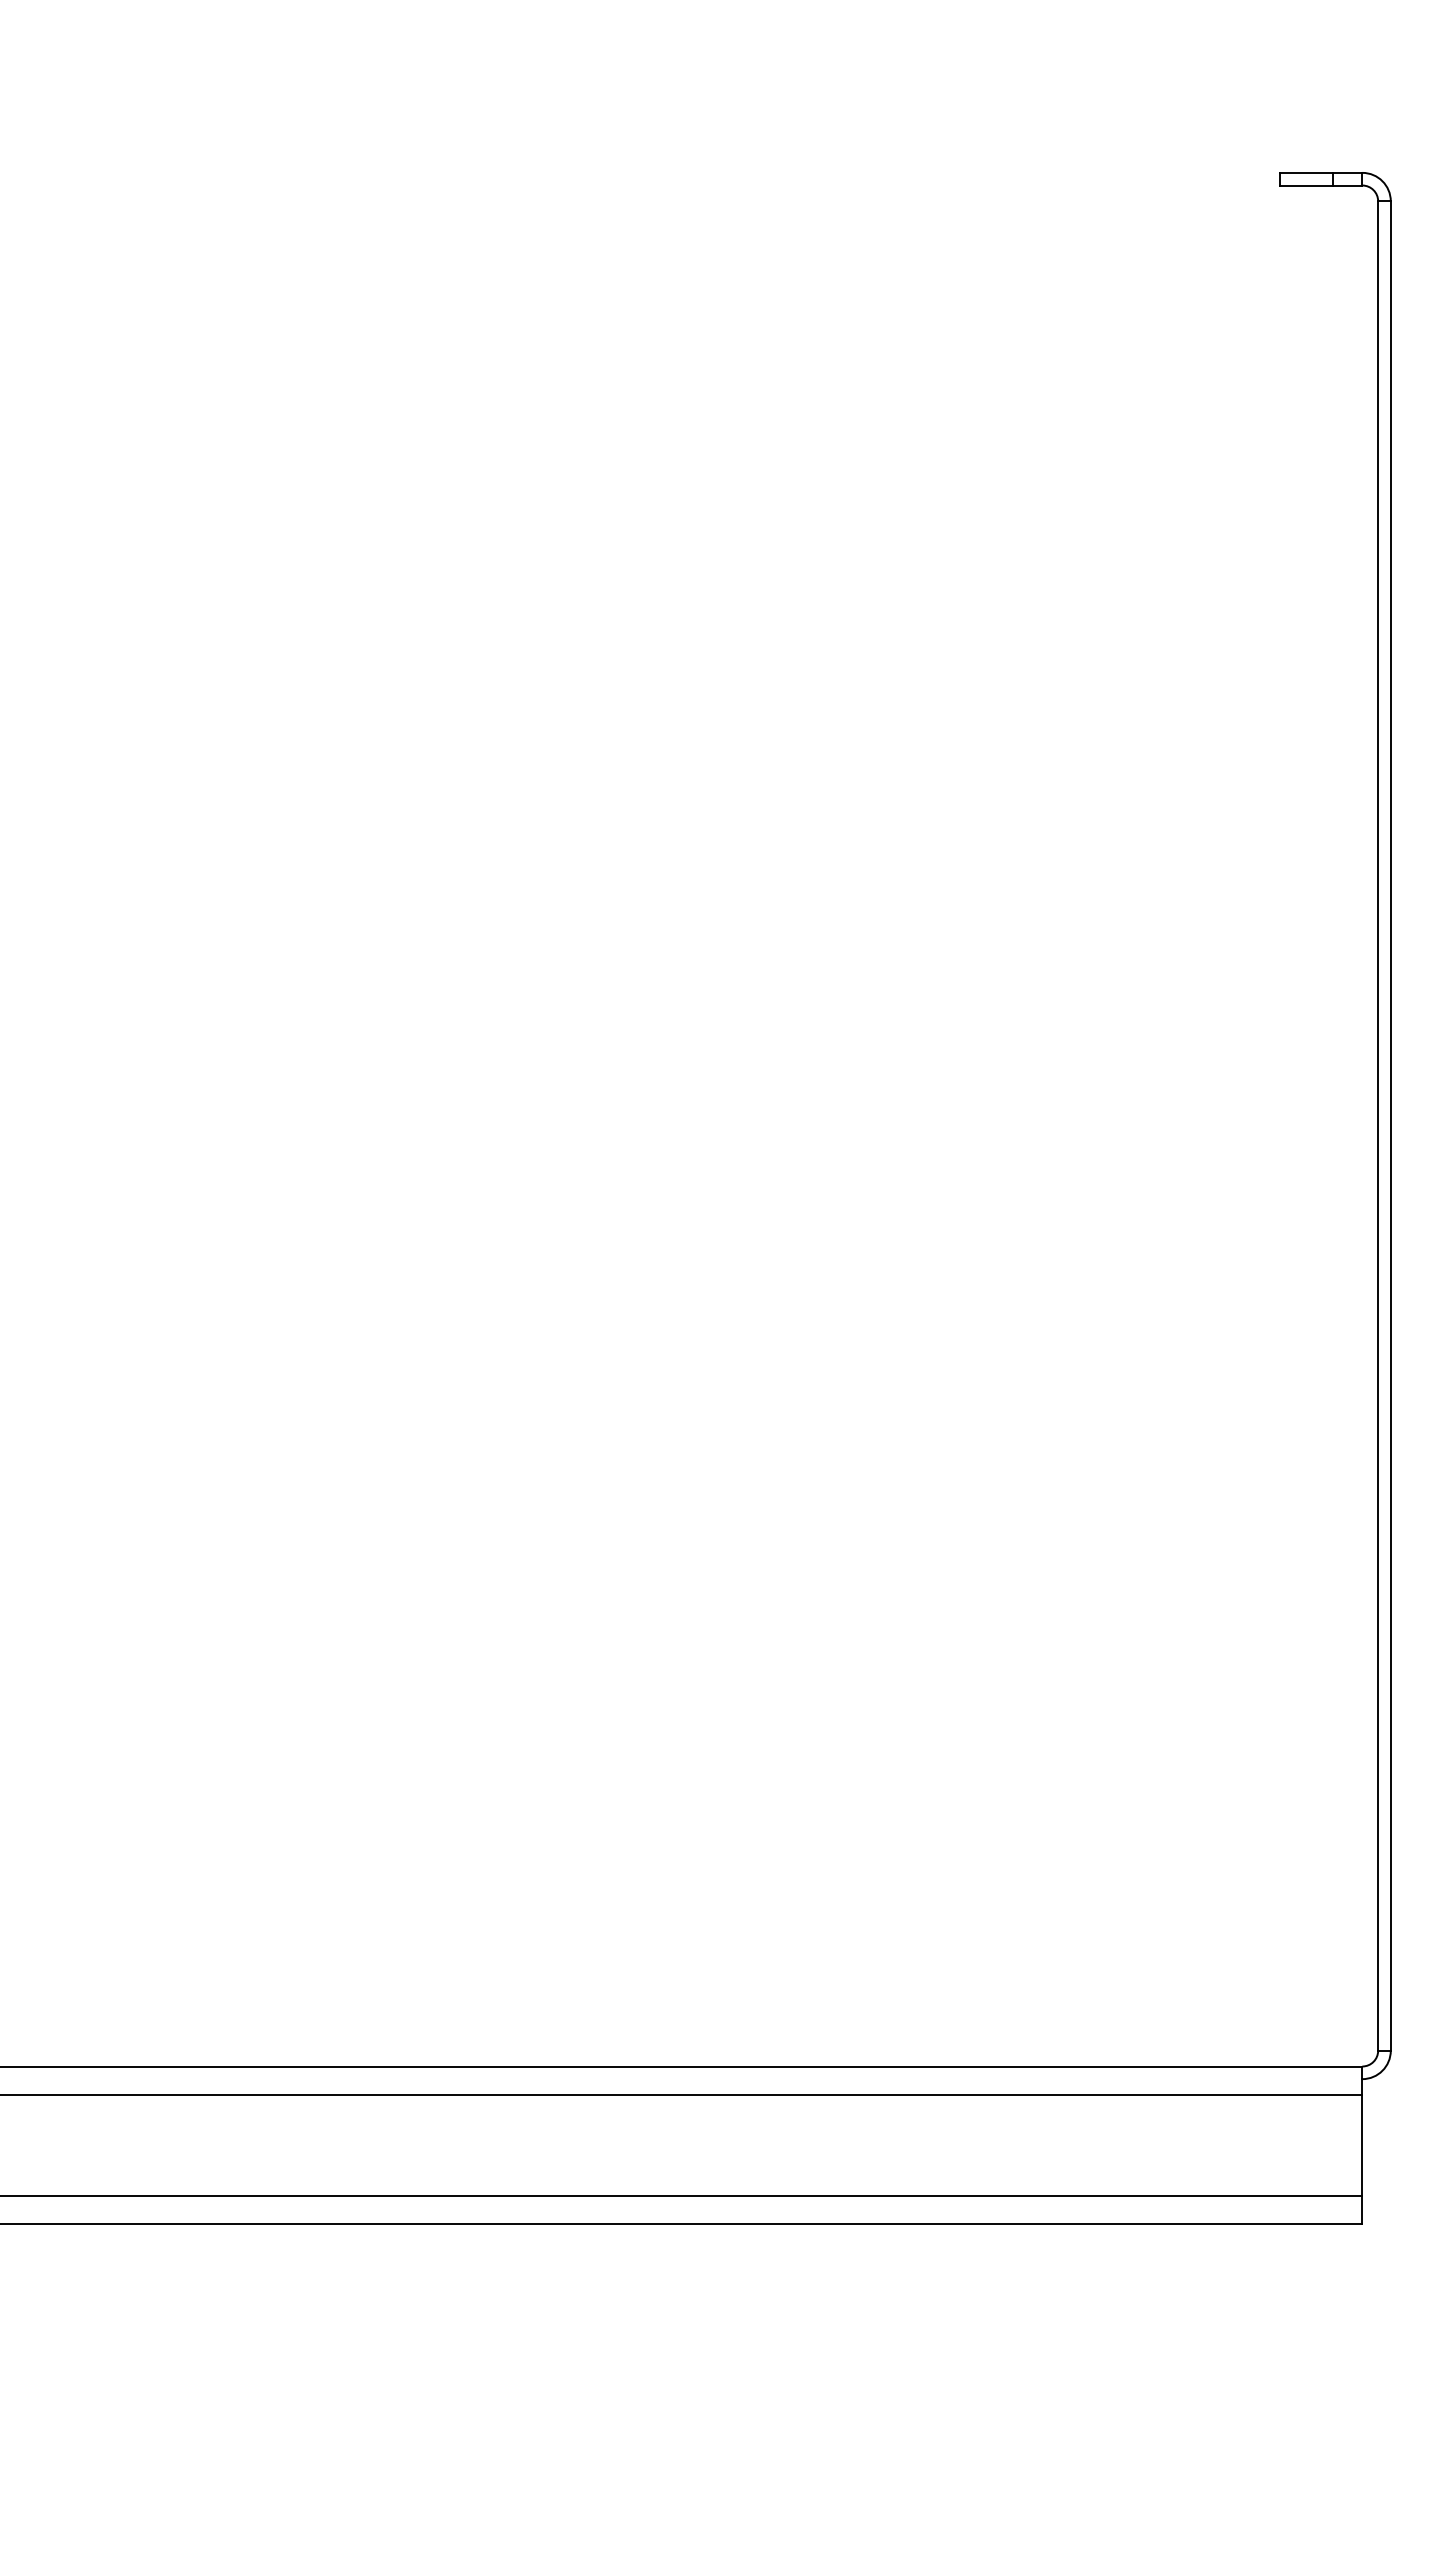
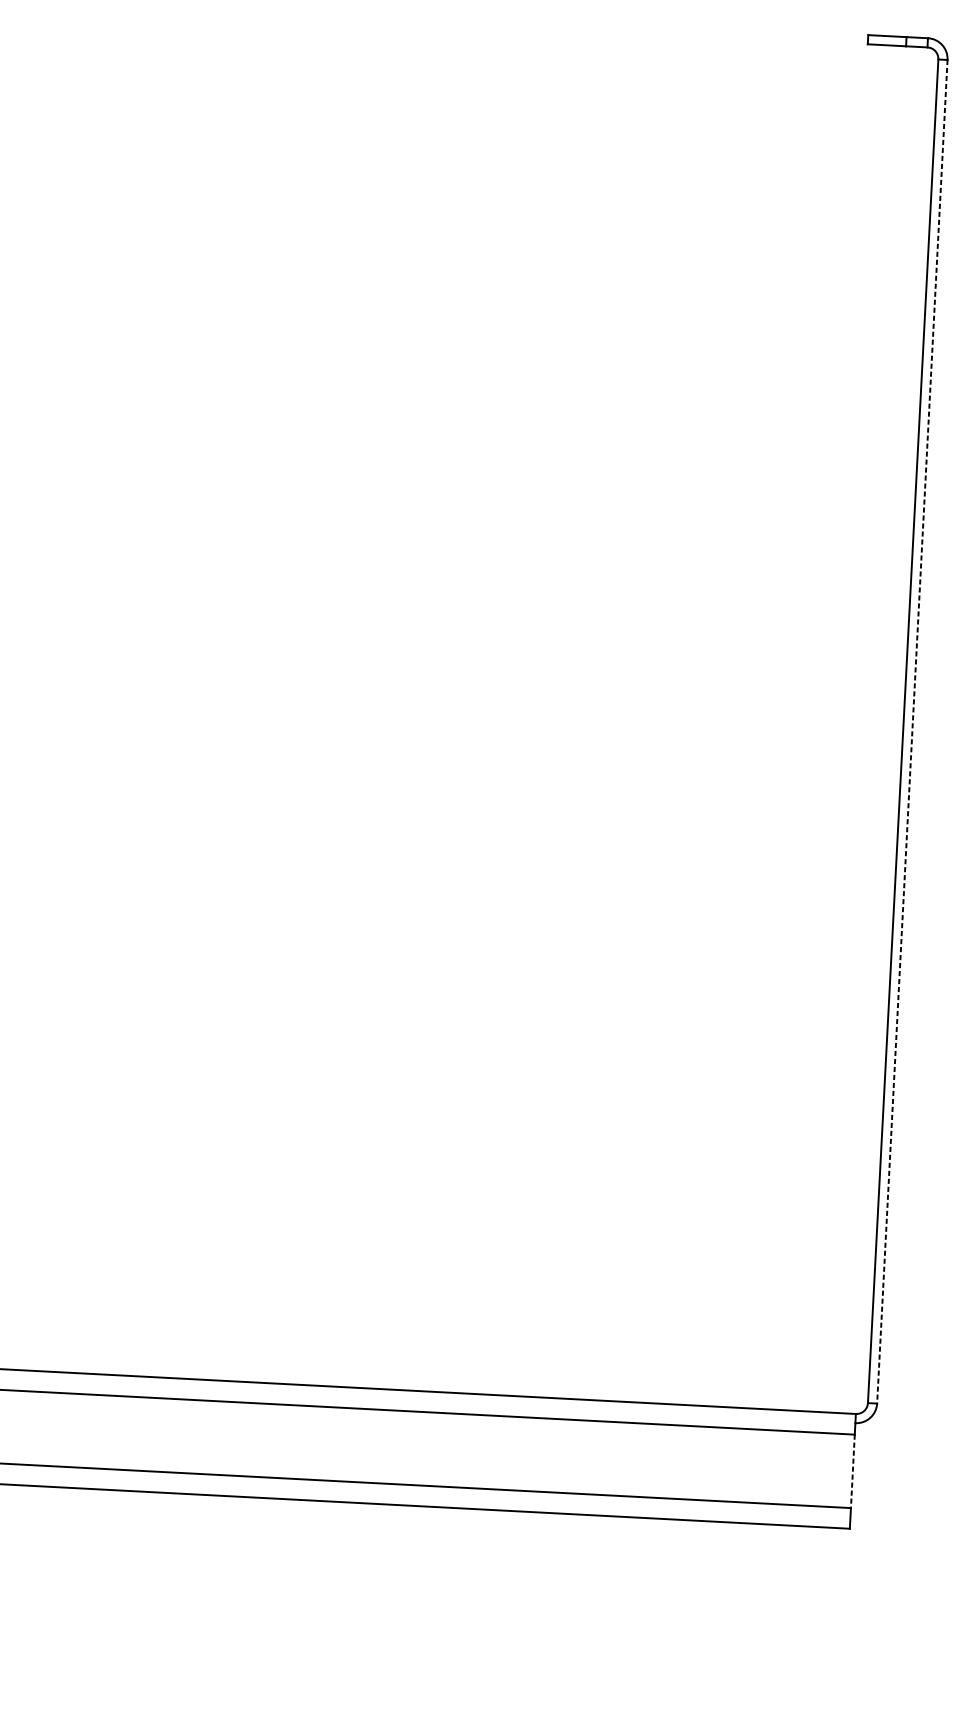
line: (1390, 1126) -> (912, 732), solid -> dashed
line: (1362, 2145) -> (852, 1471), solid -> dashed

